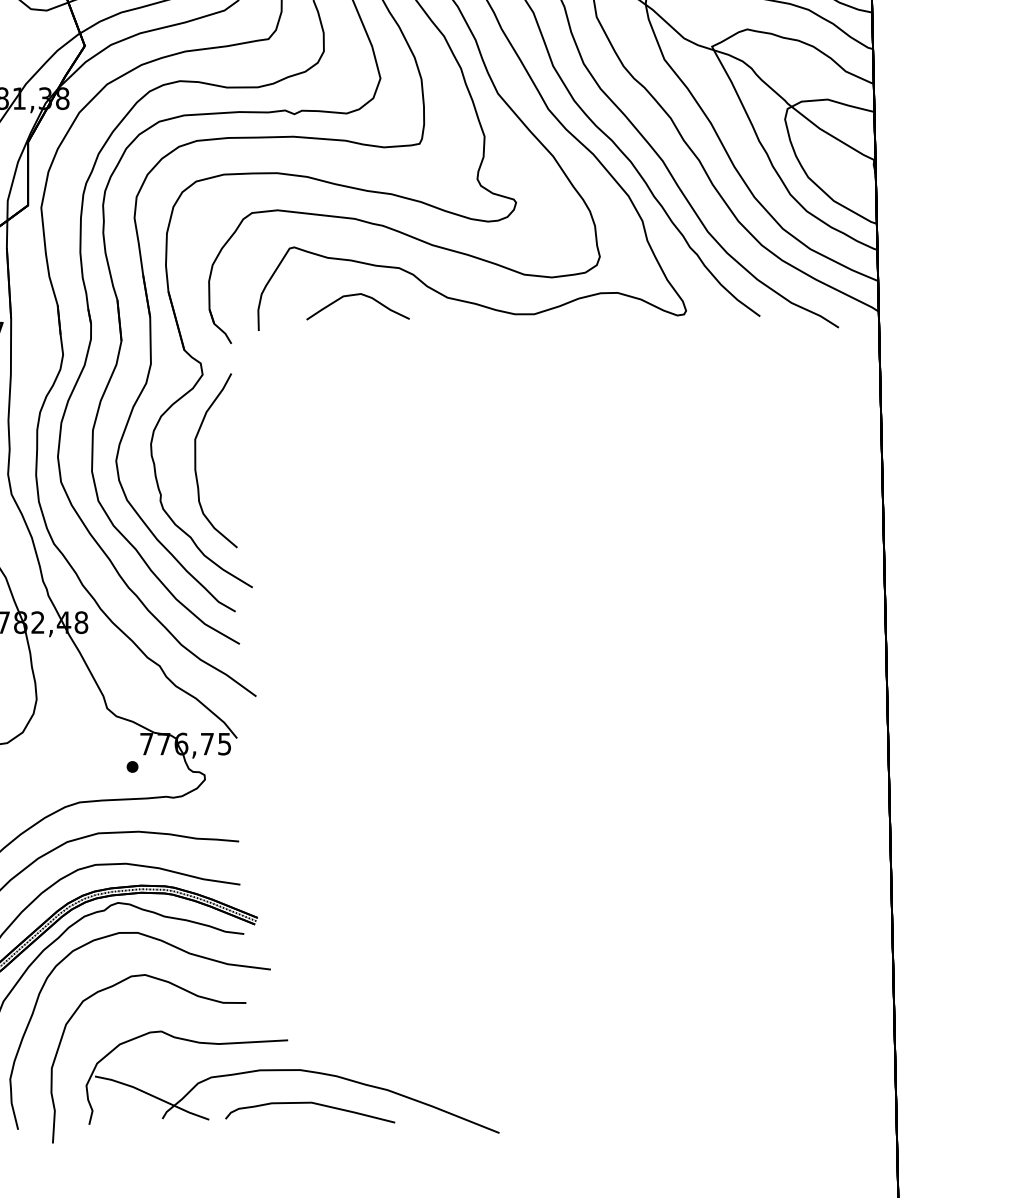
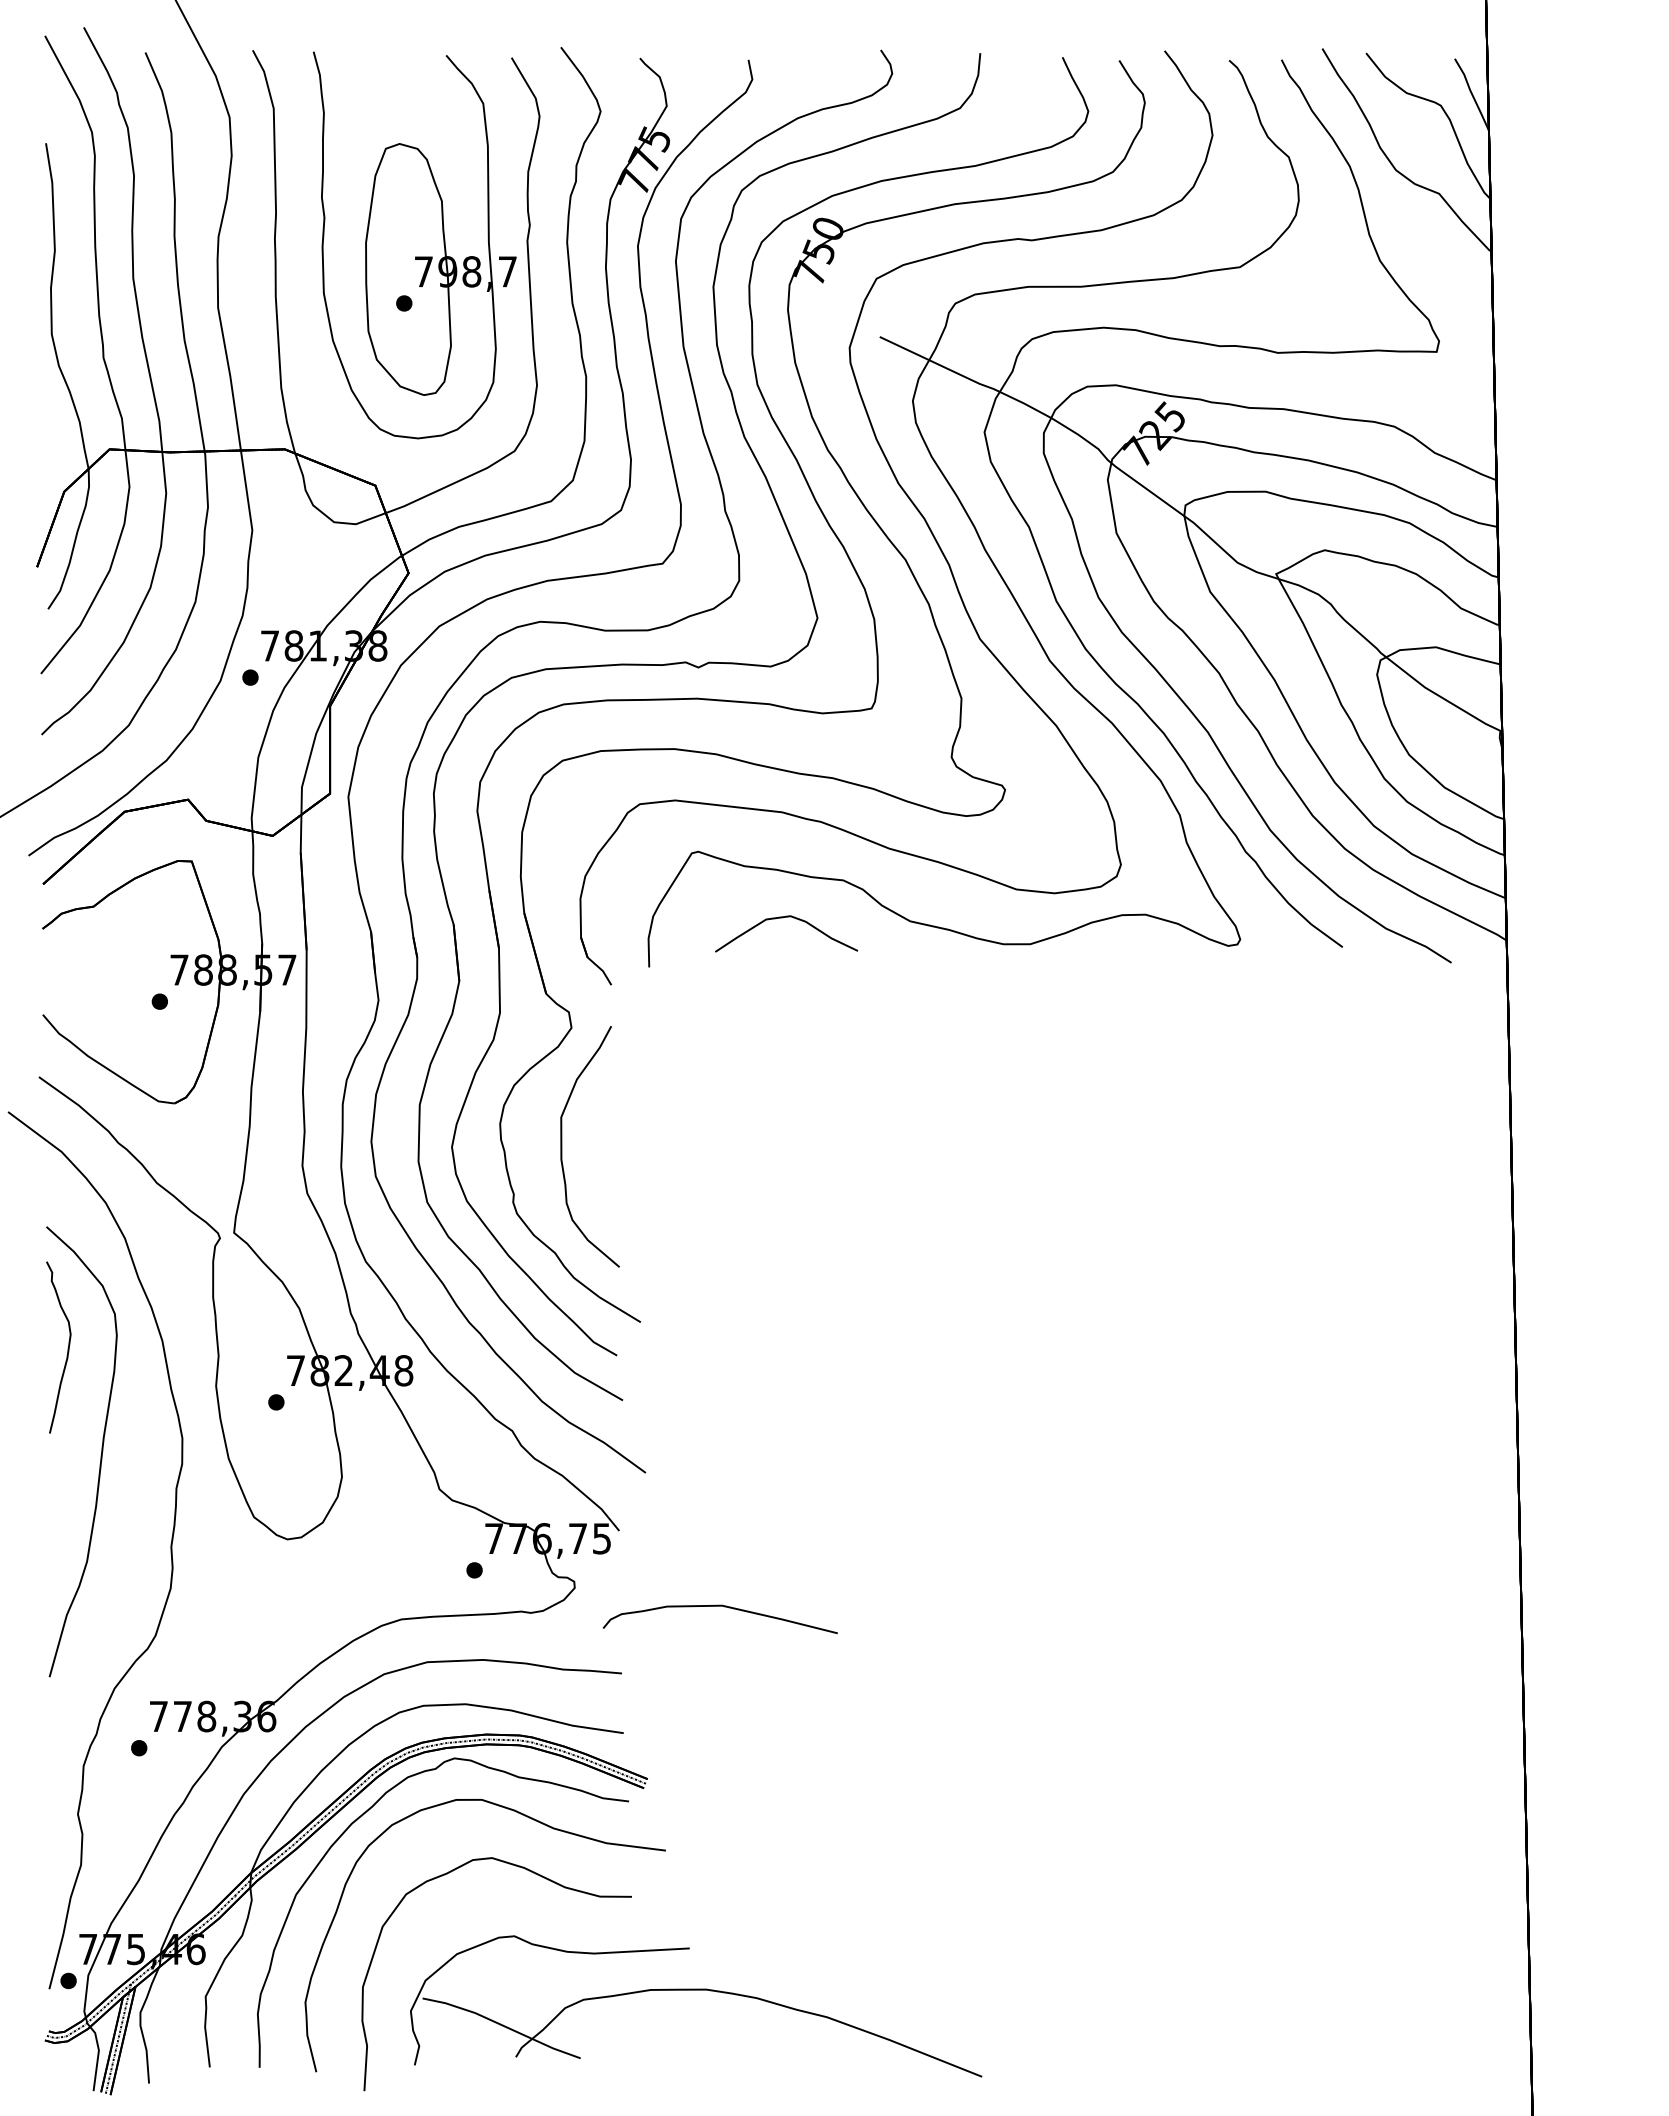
part: (309, 1103) -> (719, 1606), moved

